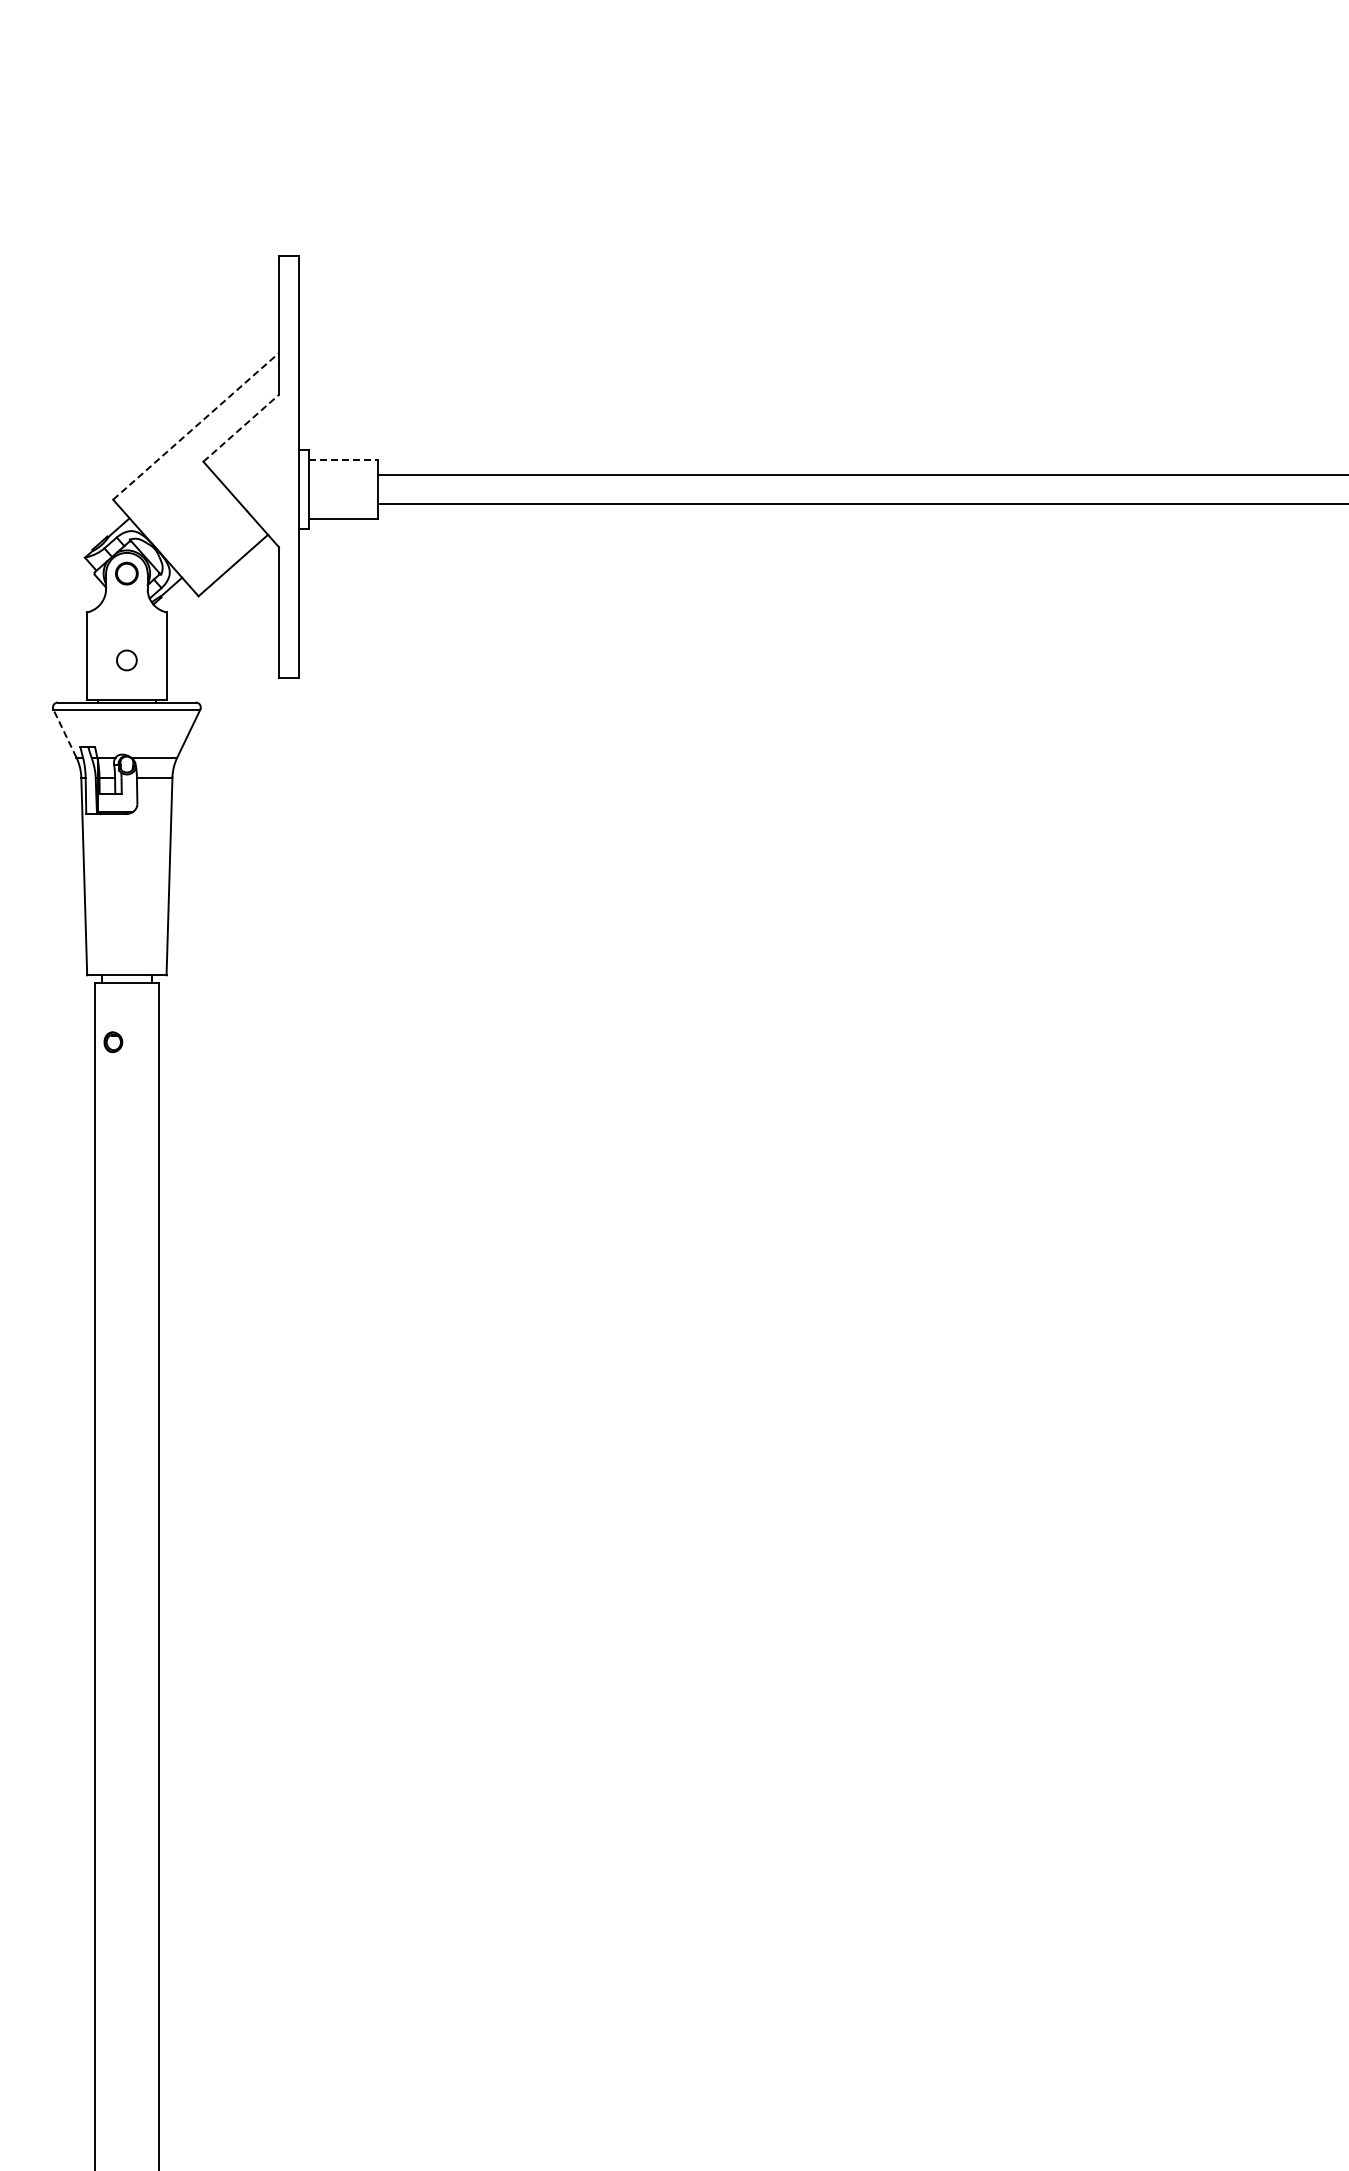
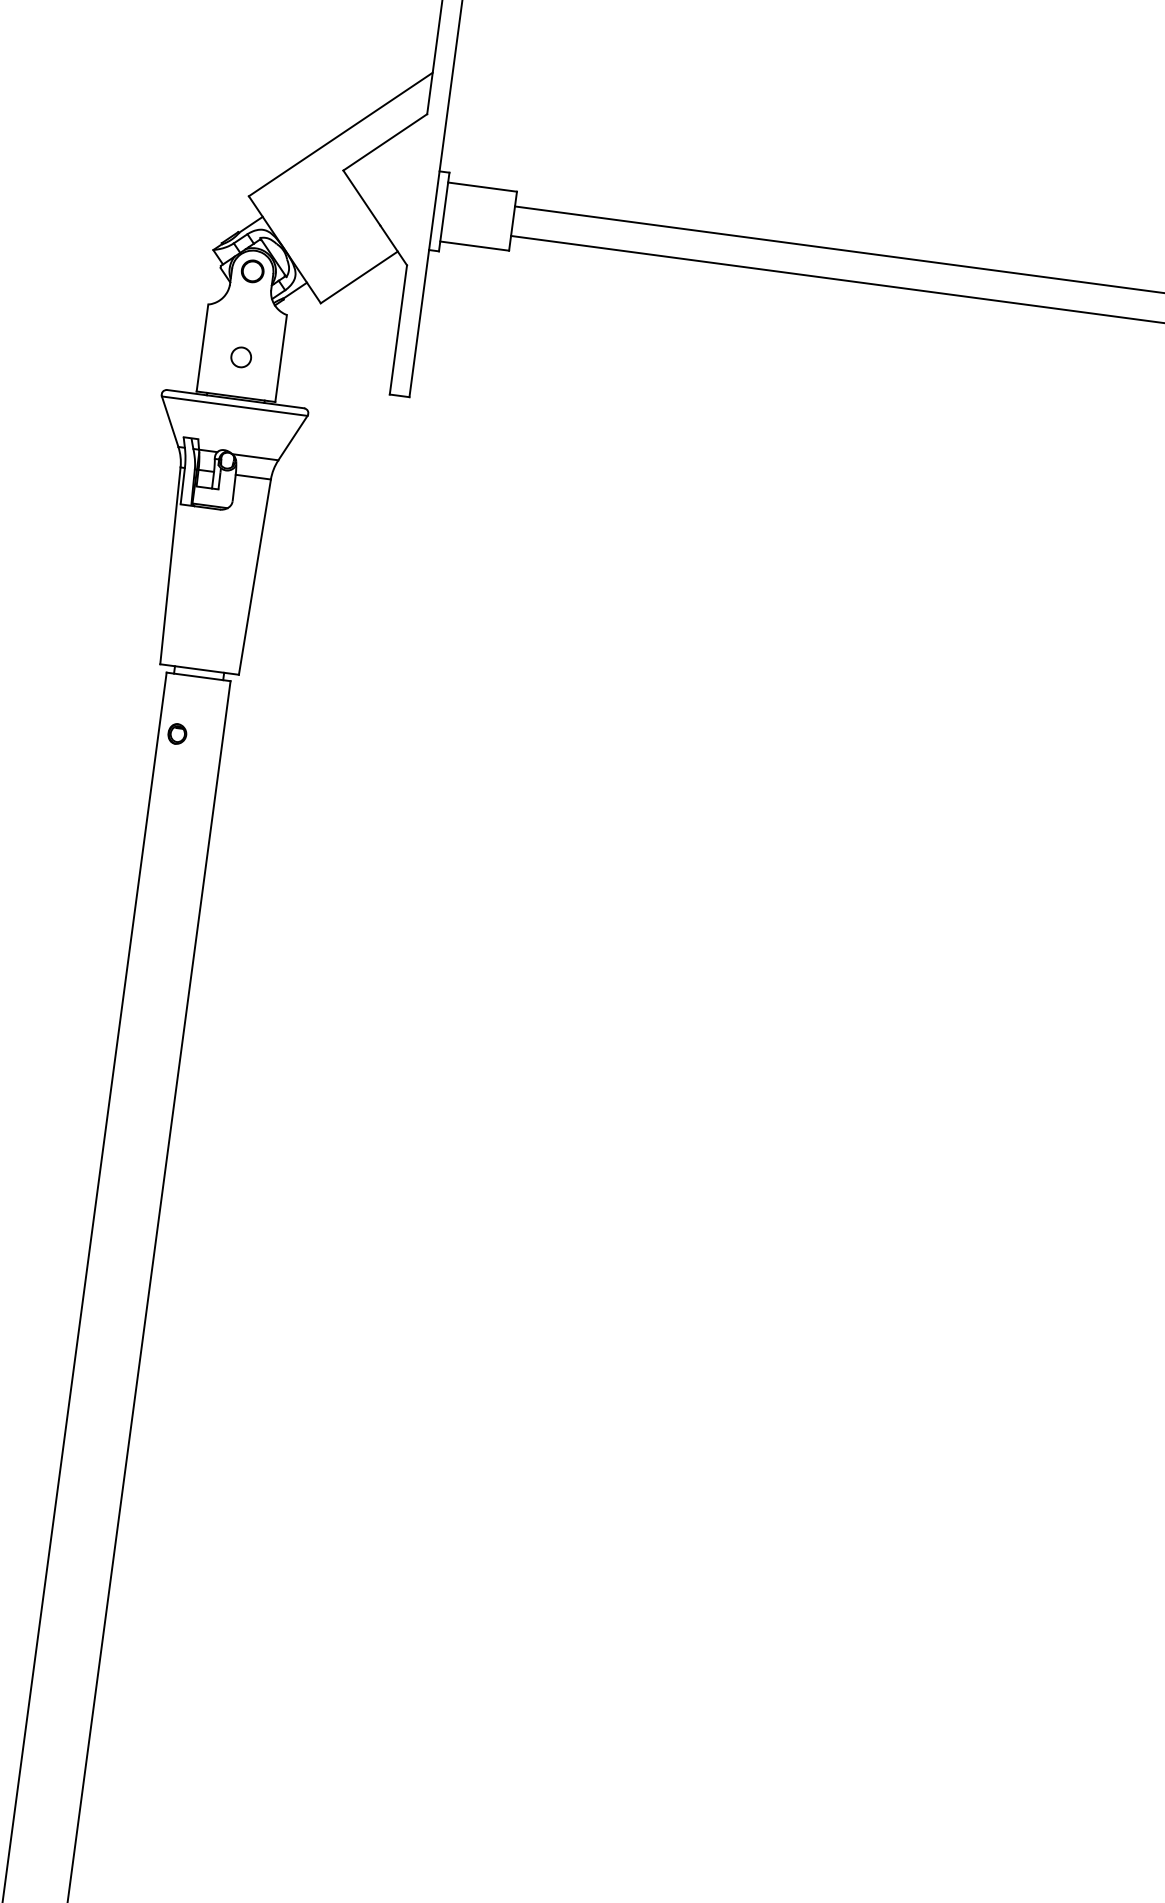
line: (196, 426) -> (341, 134), dashed -> solid
line: (241, 428) -> (385, 142), dashed -> solid
line: (343, 459) -> (482, 186), dashed -> solid
line: (64, 733) -> (169, 421), dashed -> solid

